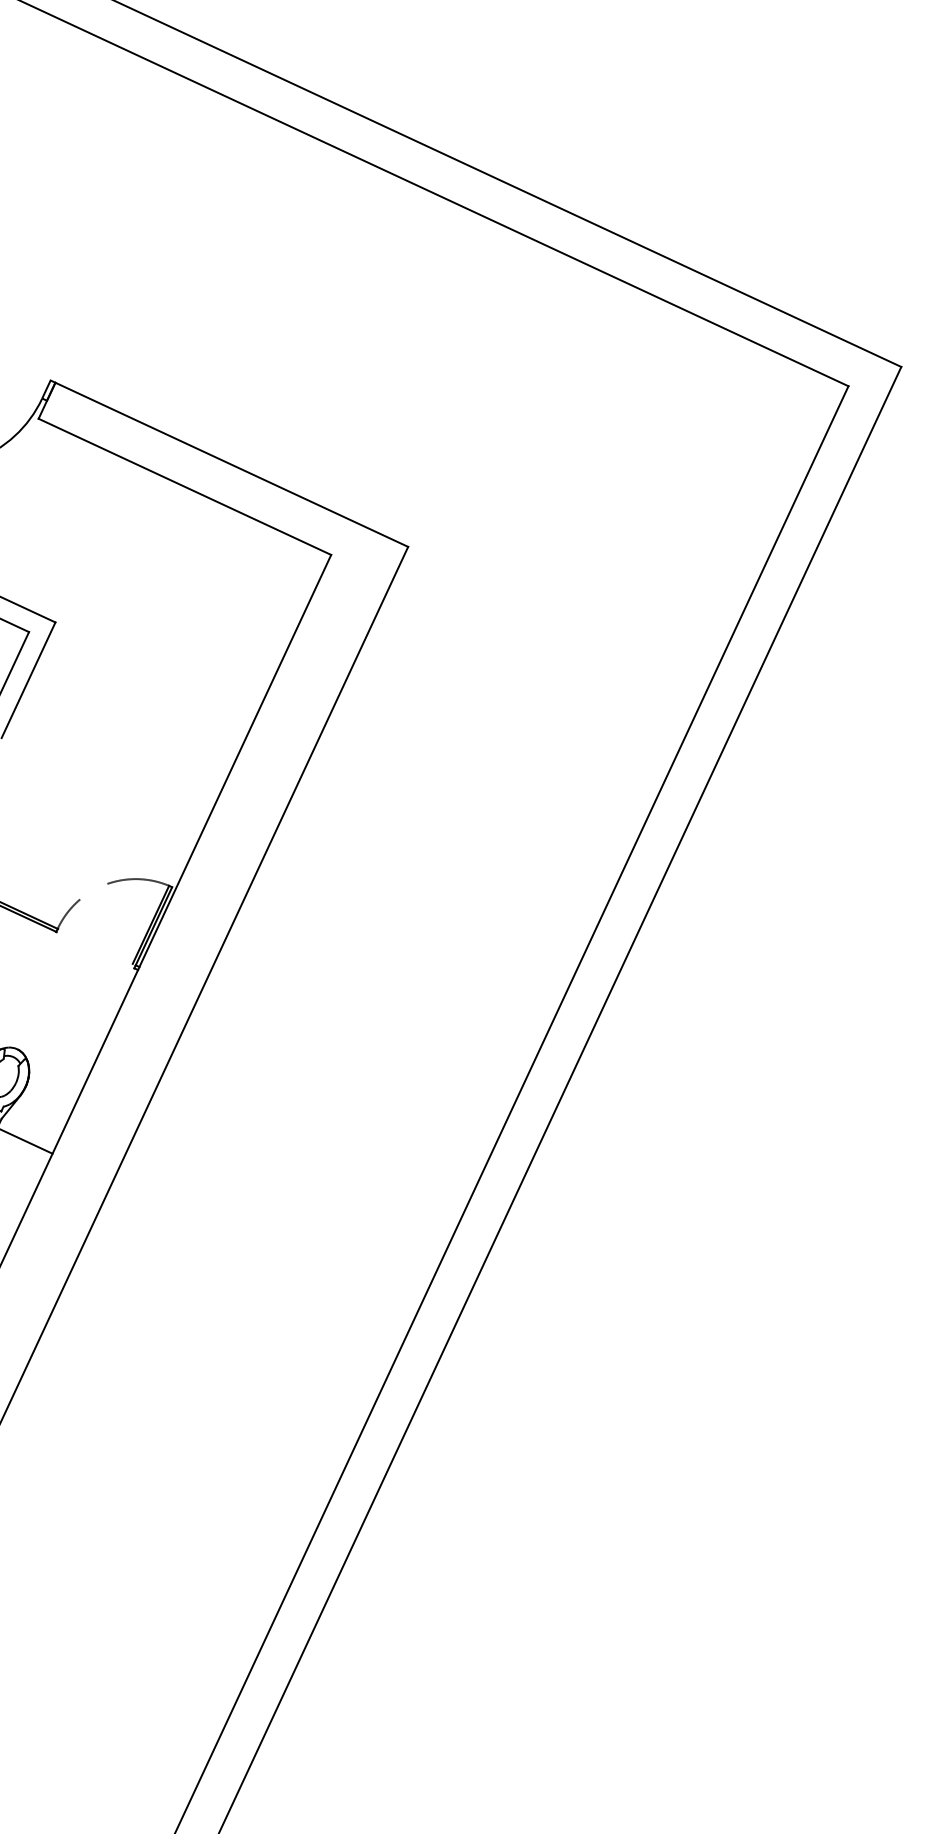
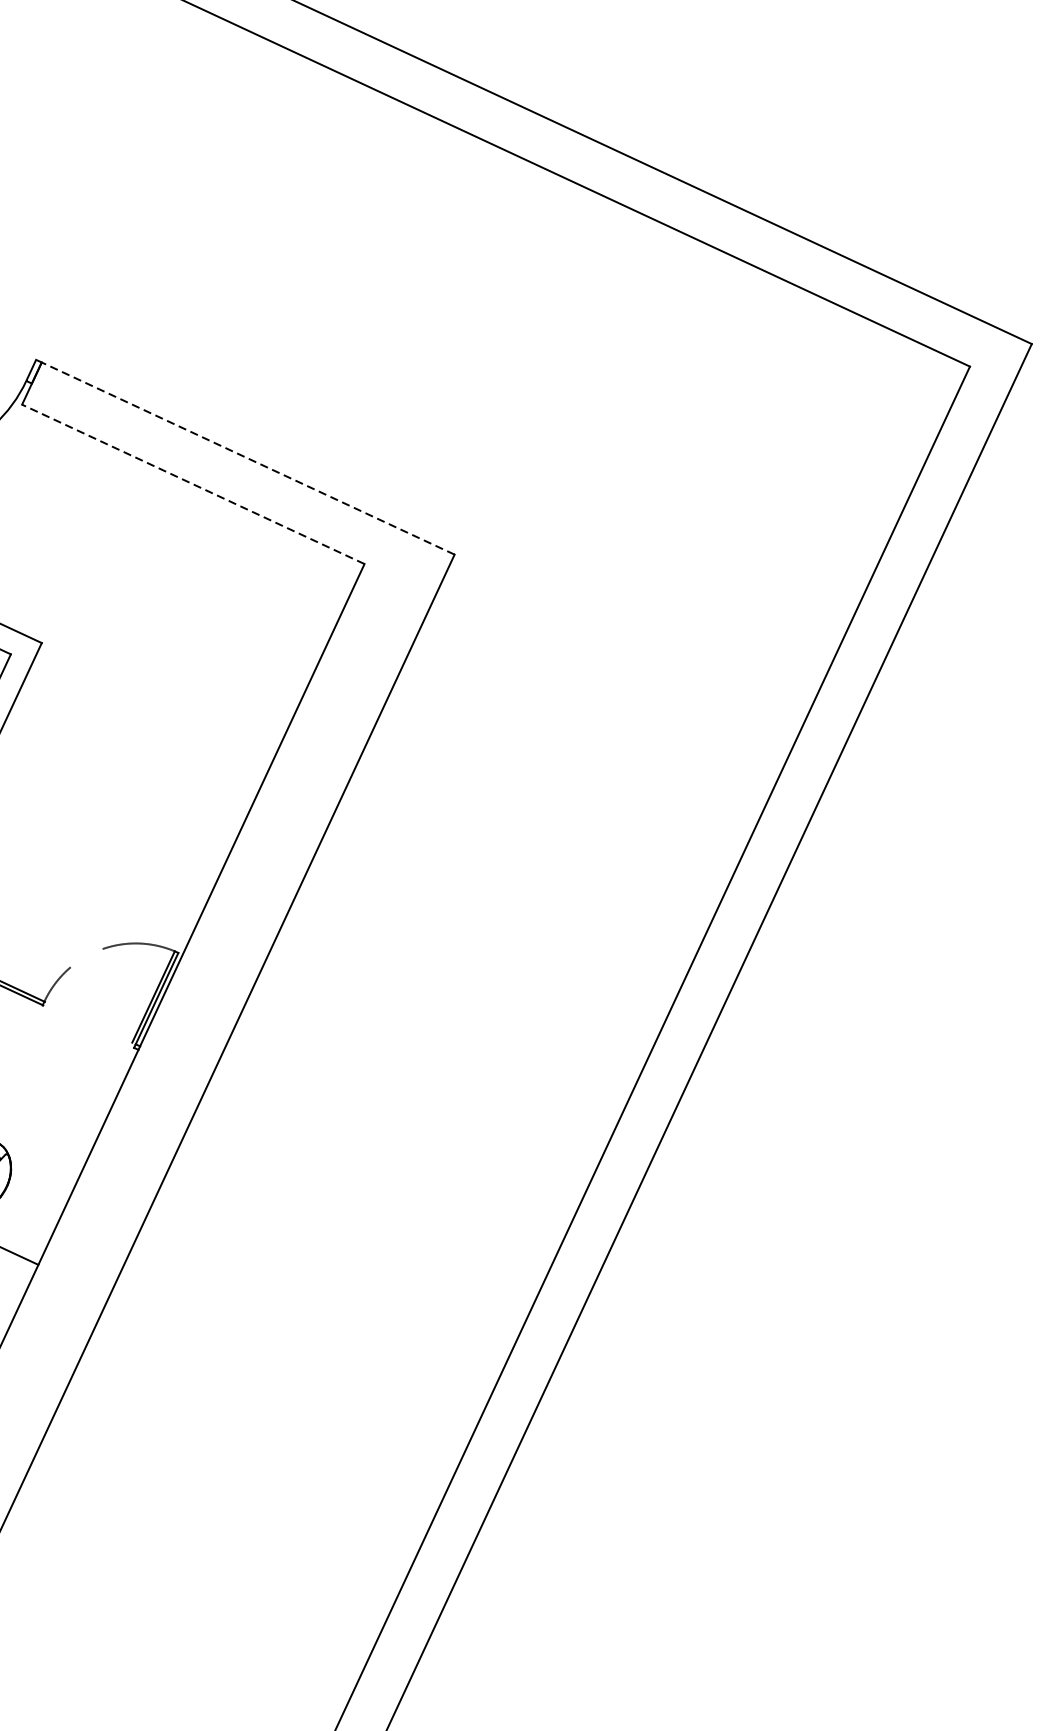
line: (231, 464) -> (247, 458), solid -> dashed
line: (184, 486) -> (192, 483), solid -> dashed

